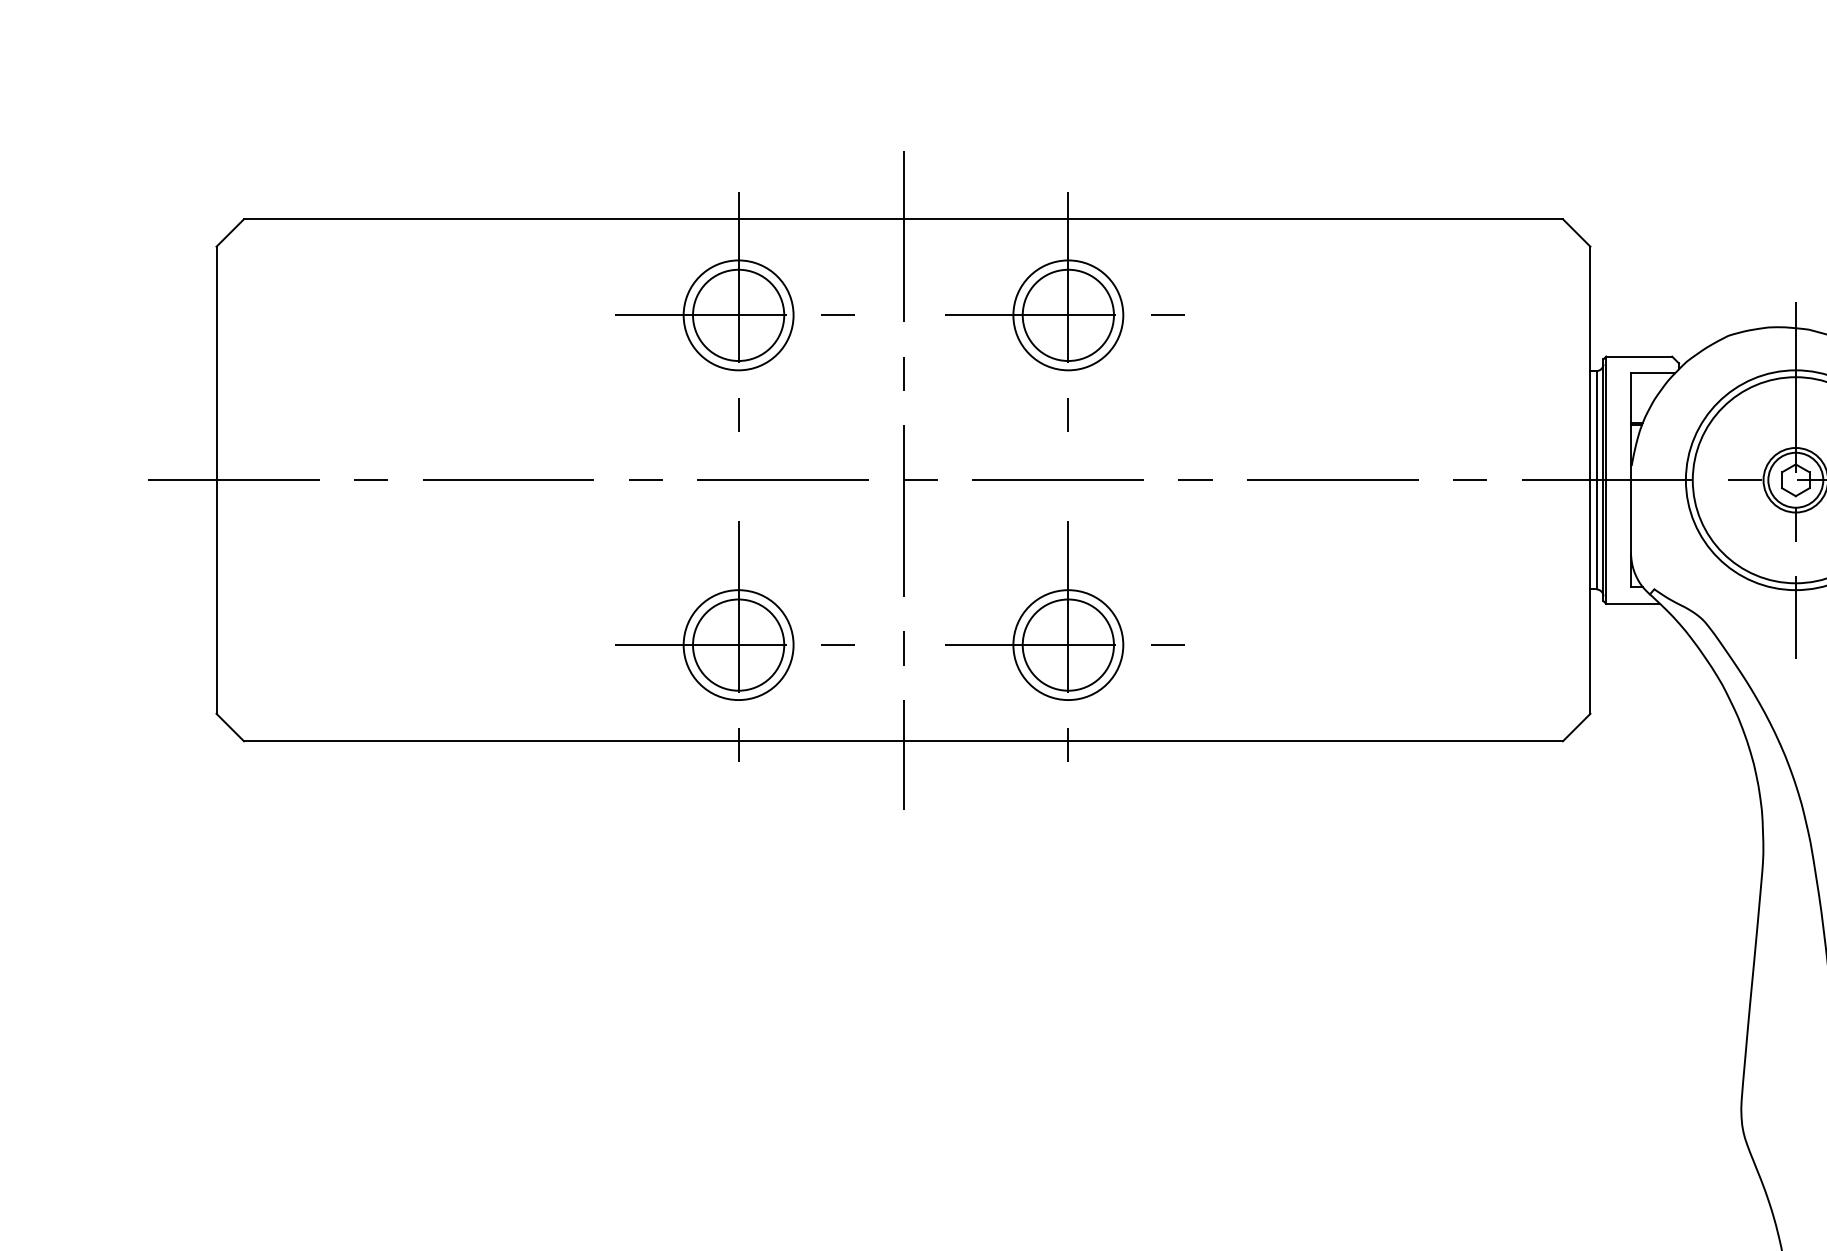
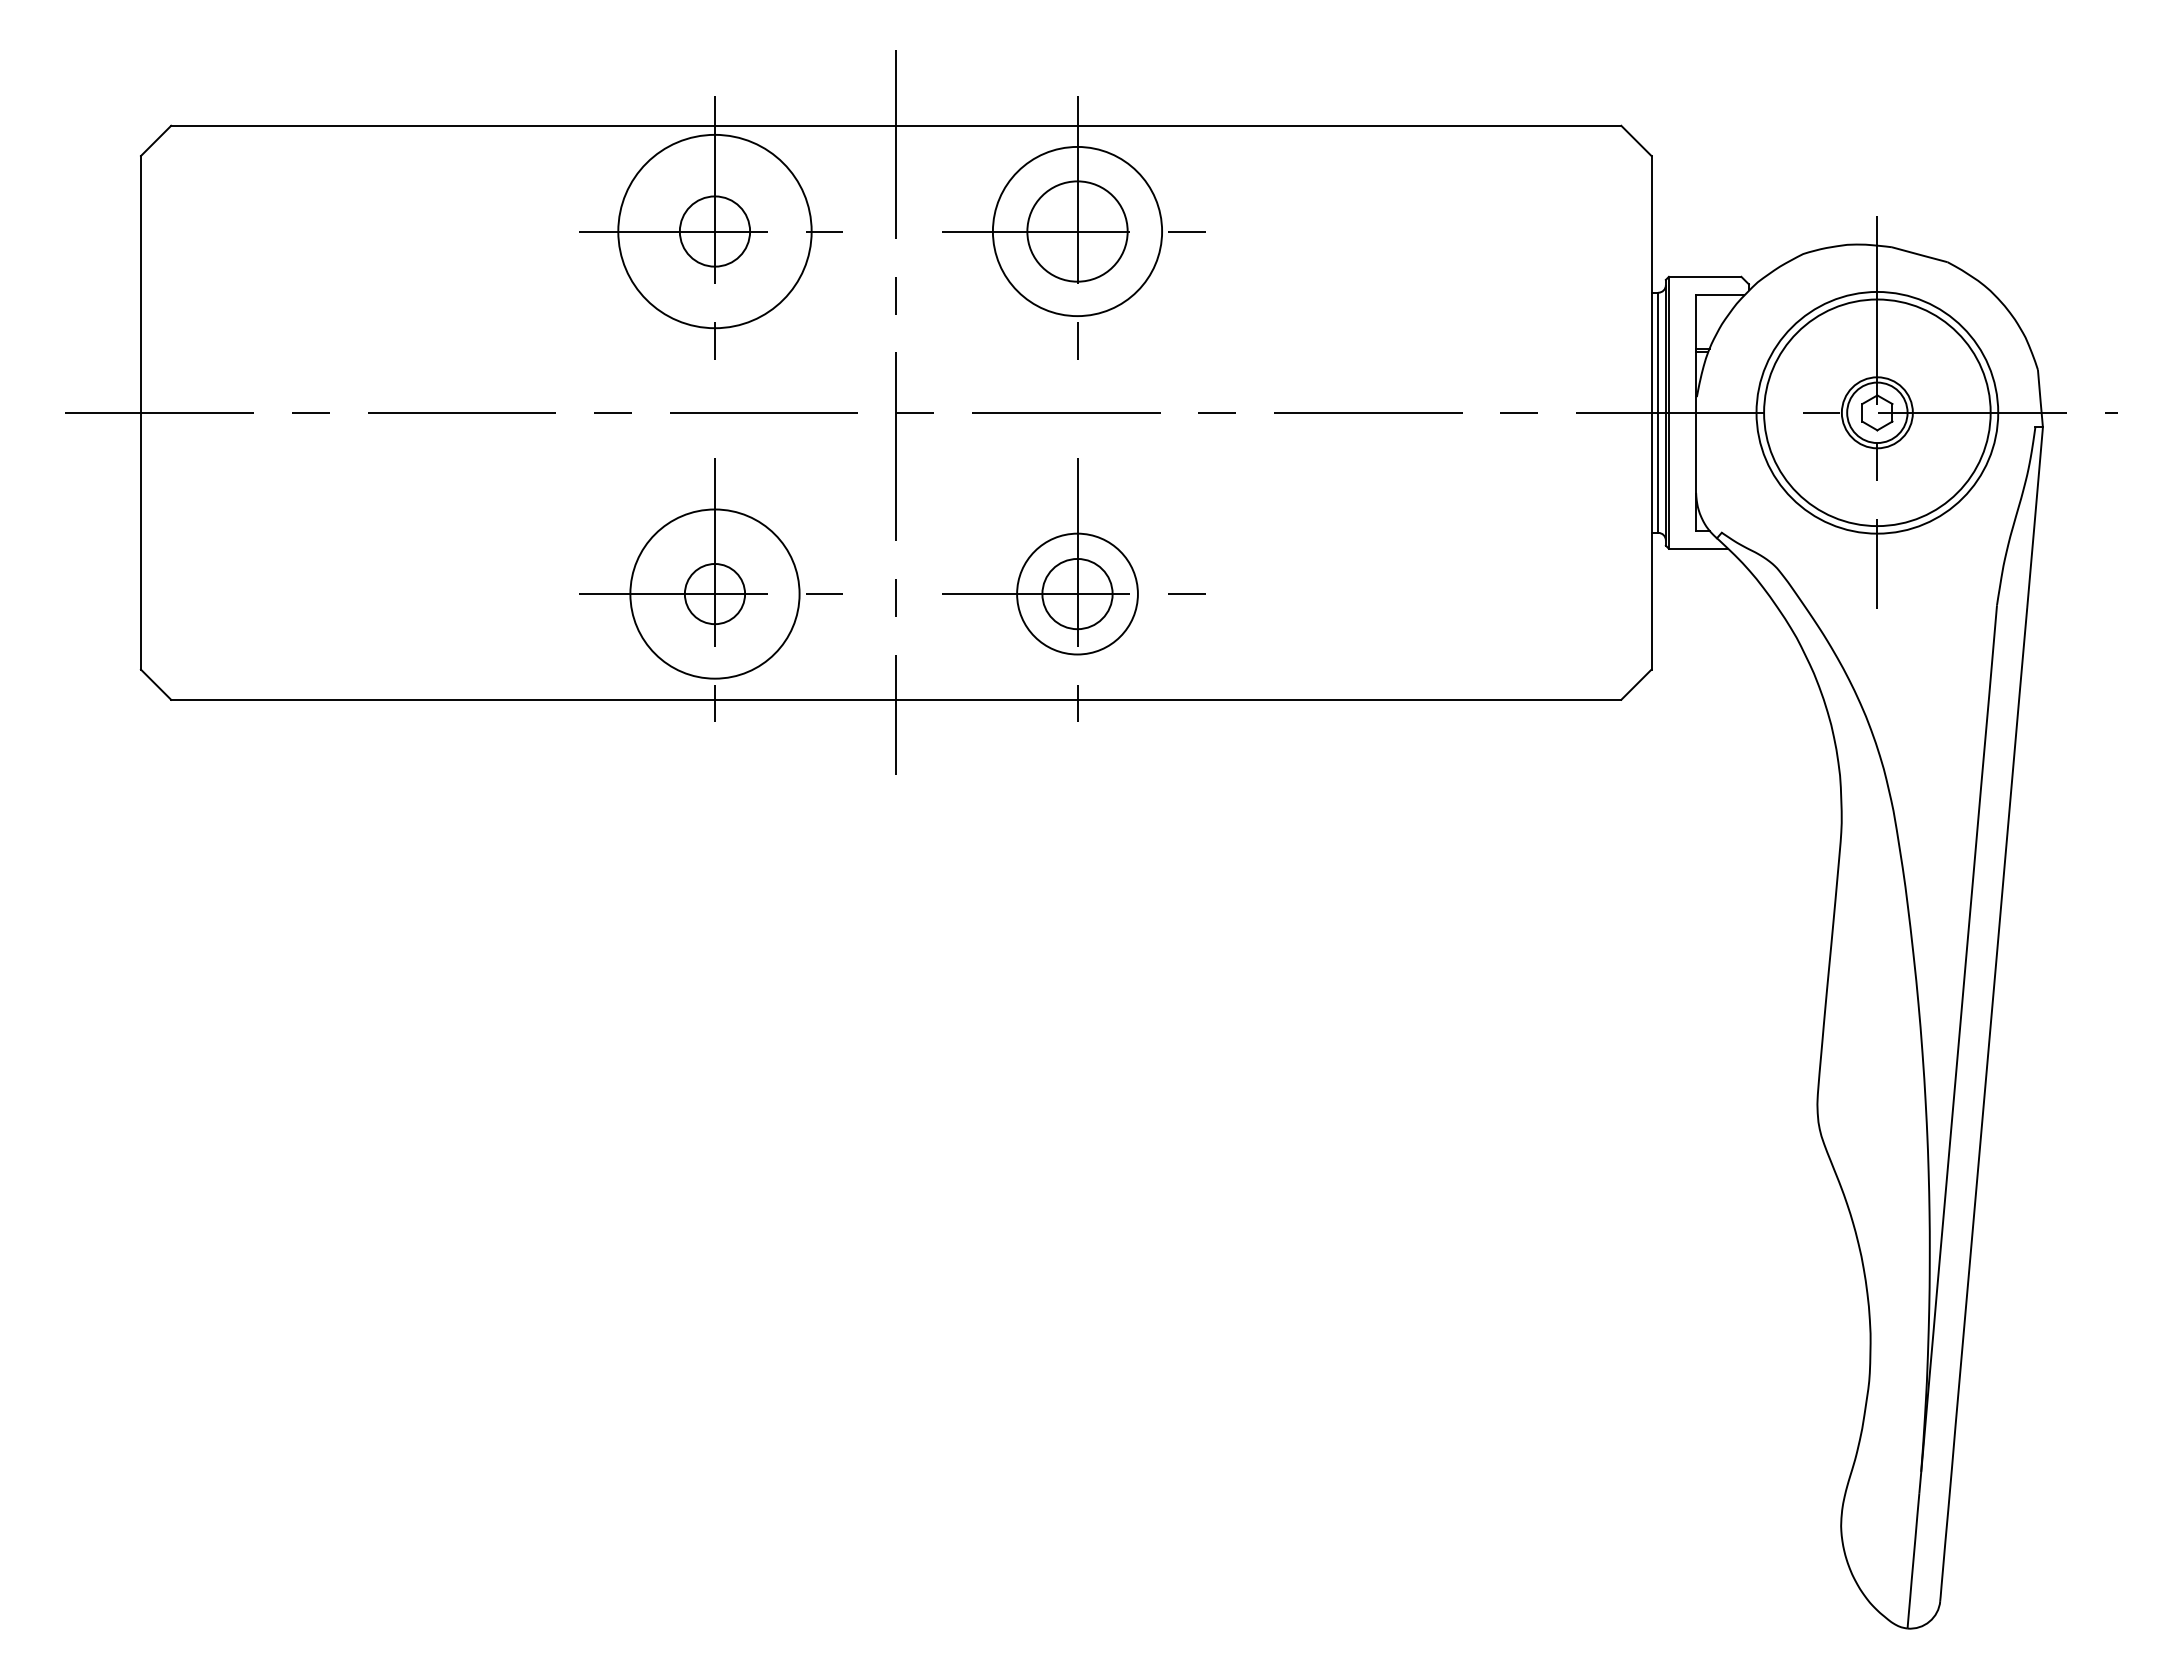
circle: (738, 315) -> (714, 231), size x0.7
circle: (738, 315) -> (714, 231), size x1.6
circle: (1068, 315) -> (1077, 231), size x1.4
circle: (738, 644) -> (714, 593), size x0.6
circle: (738, 644) -> (714, 593), size x1.4
circle: (1068, 644) -> (1077, 593), size x0.7

